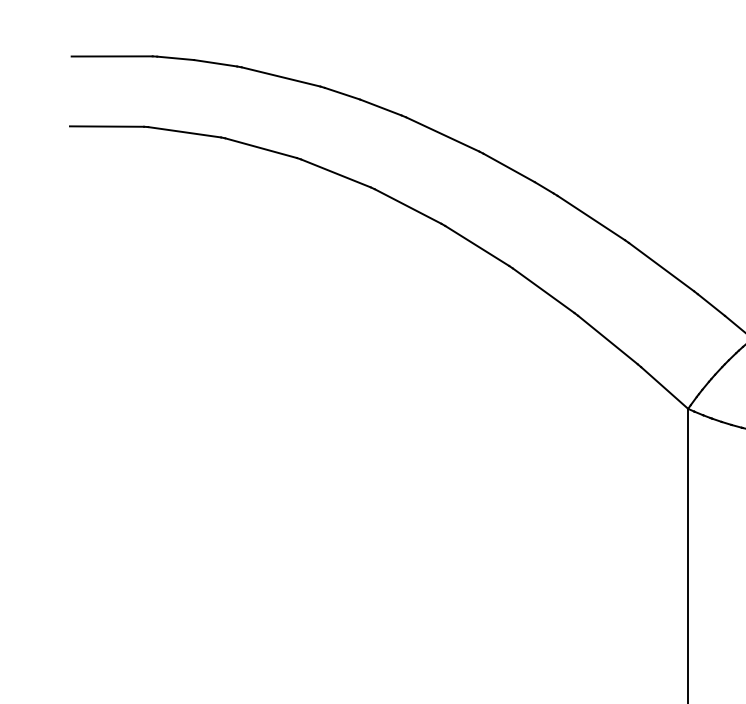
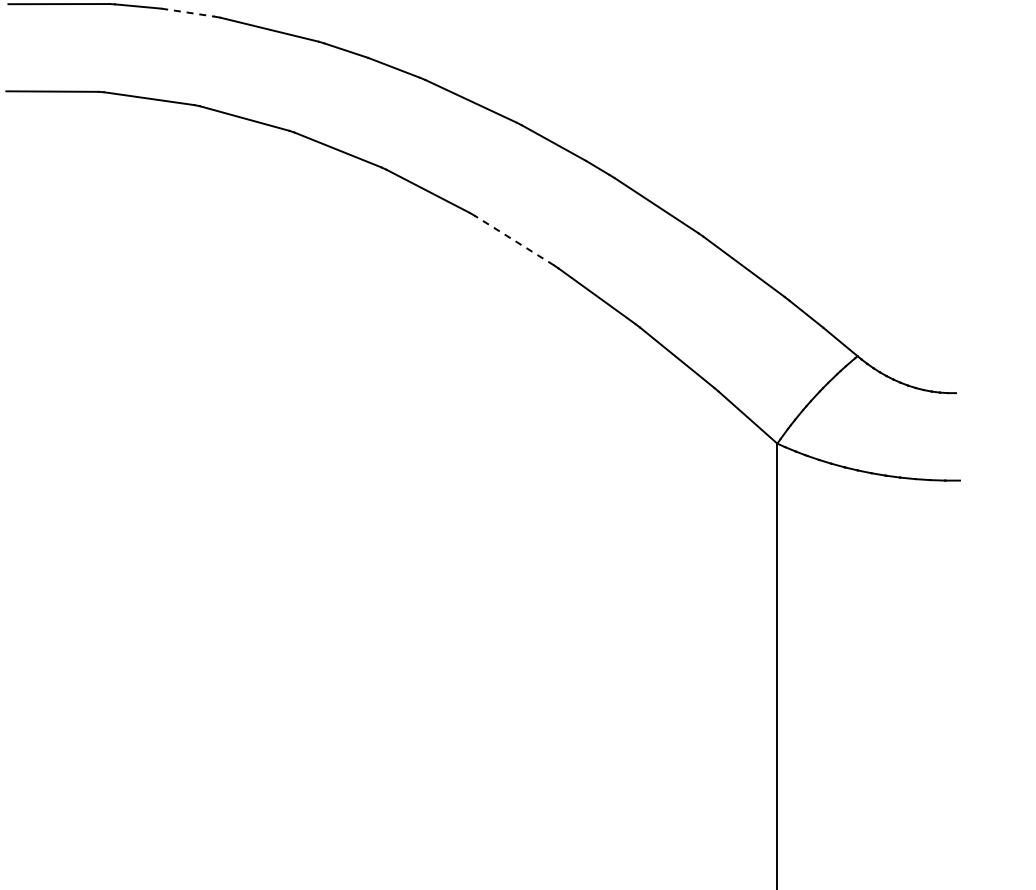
line: (216, 63) -> (188, 12), solid -> dashed
line: (476, 245) -> (513, 240), solid -> dashed

